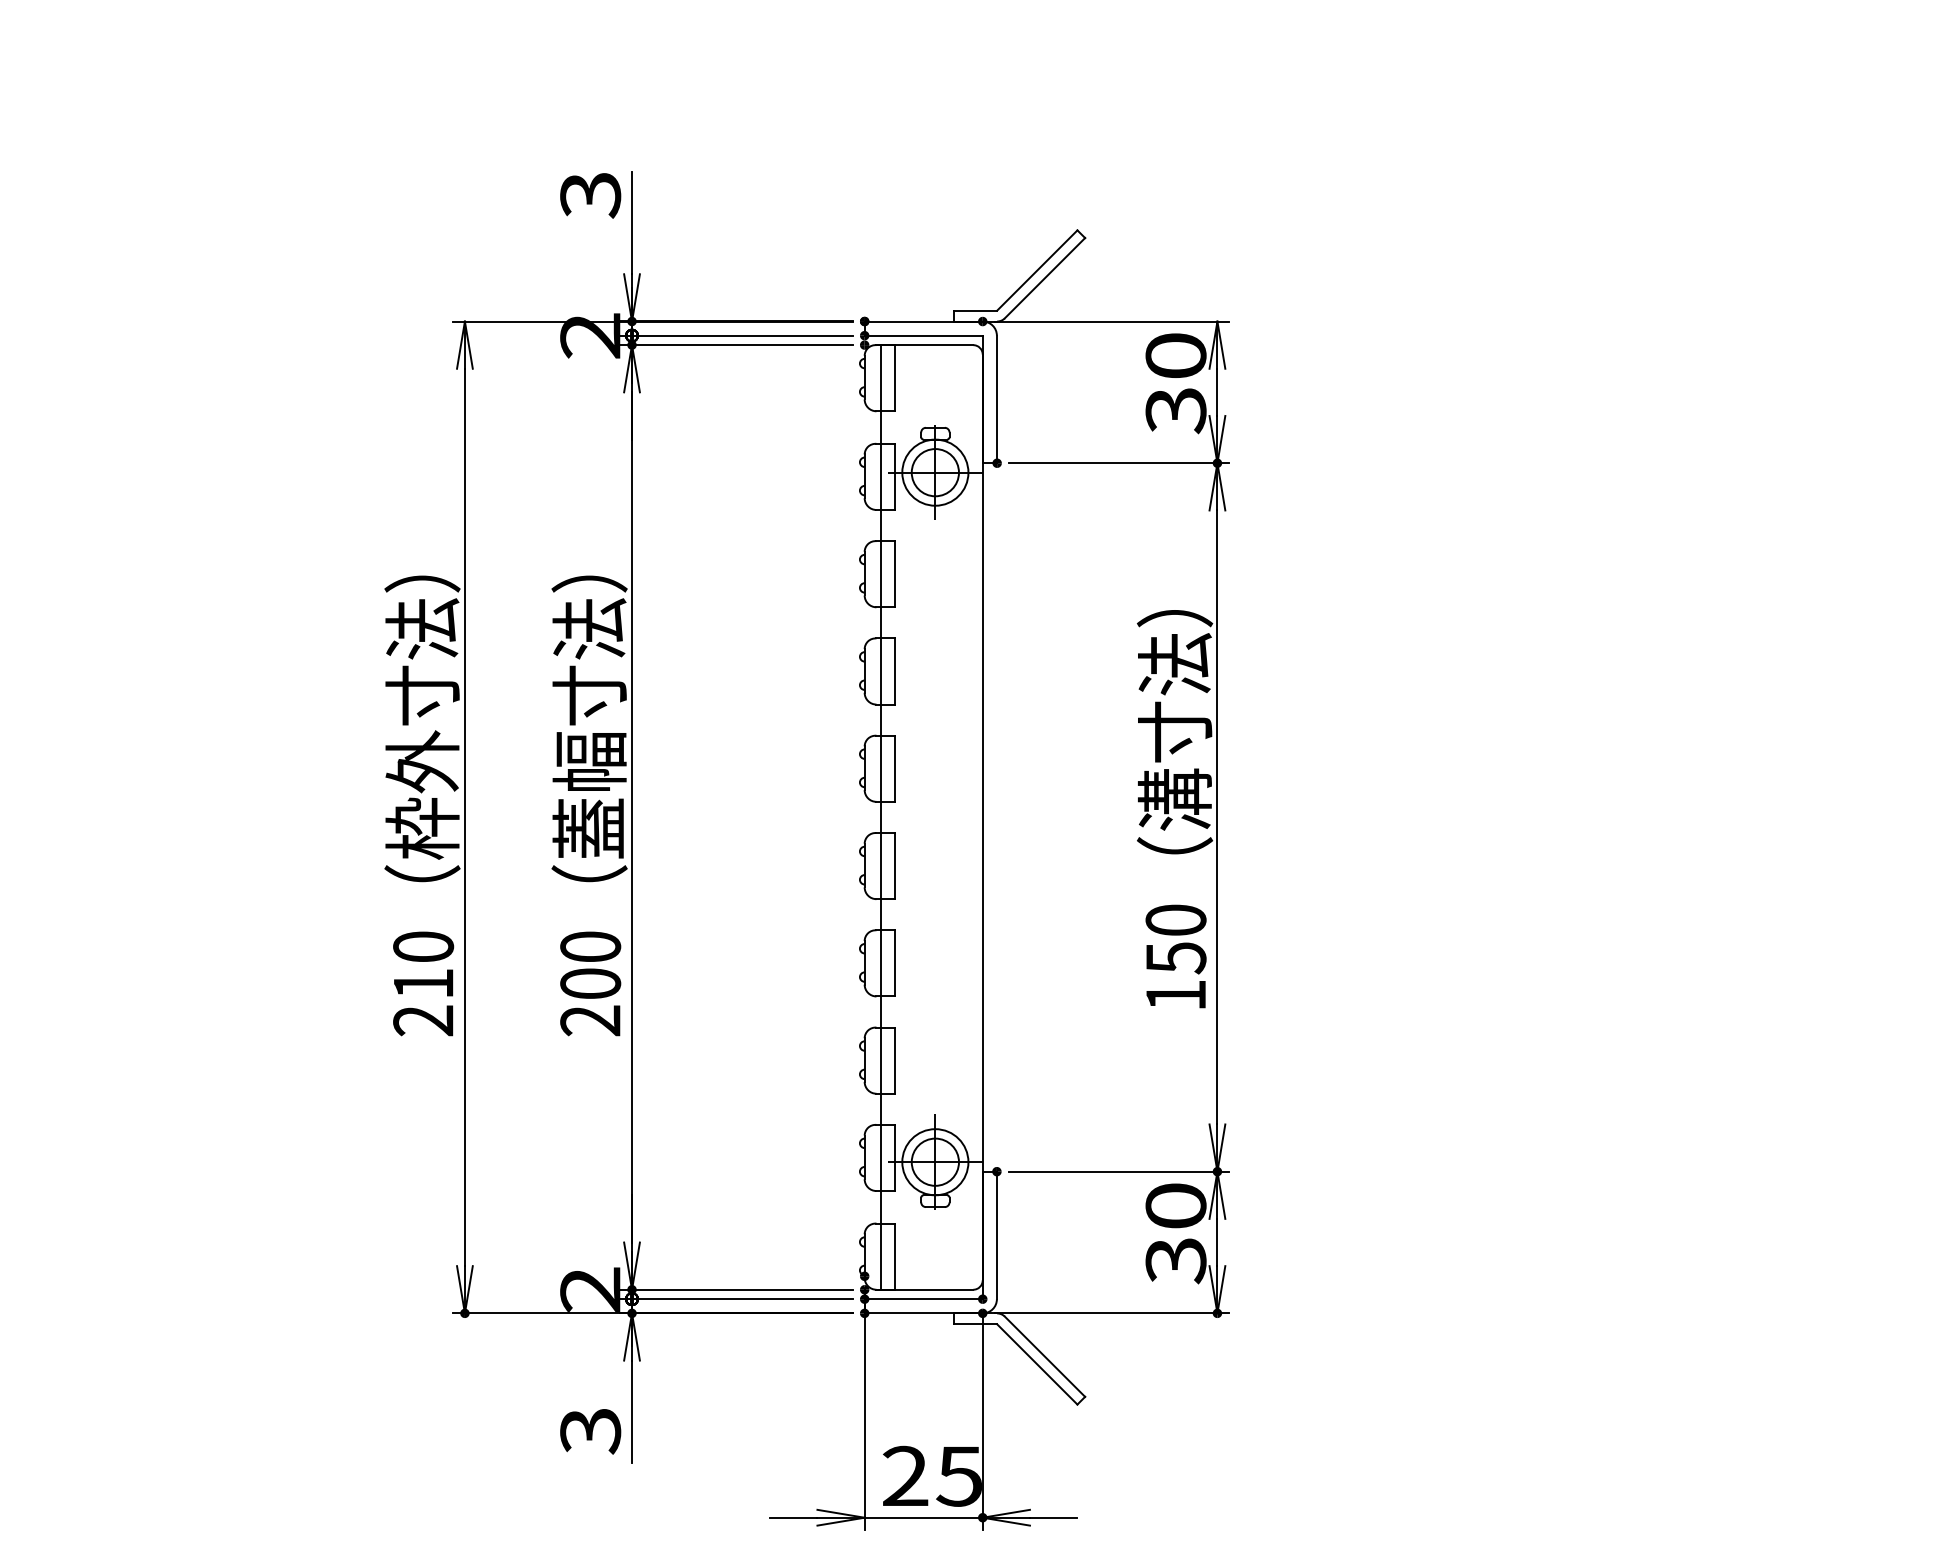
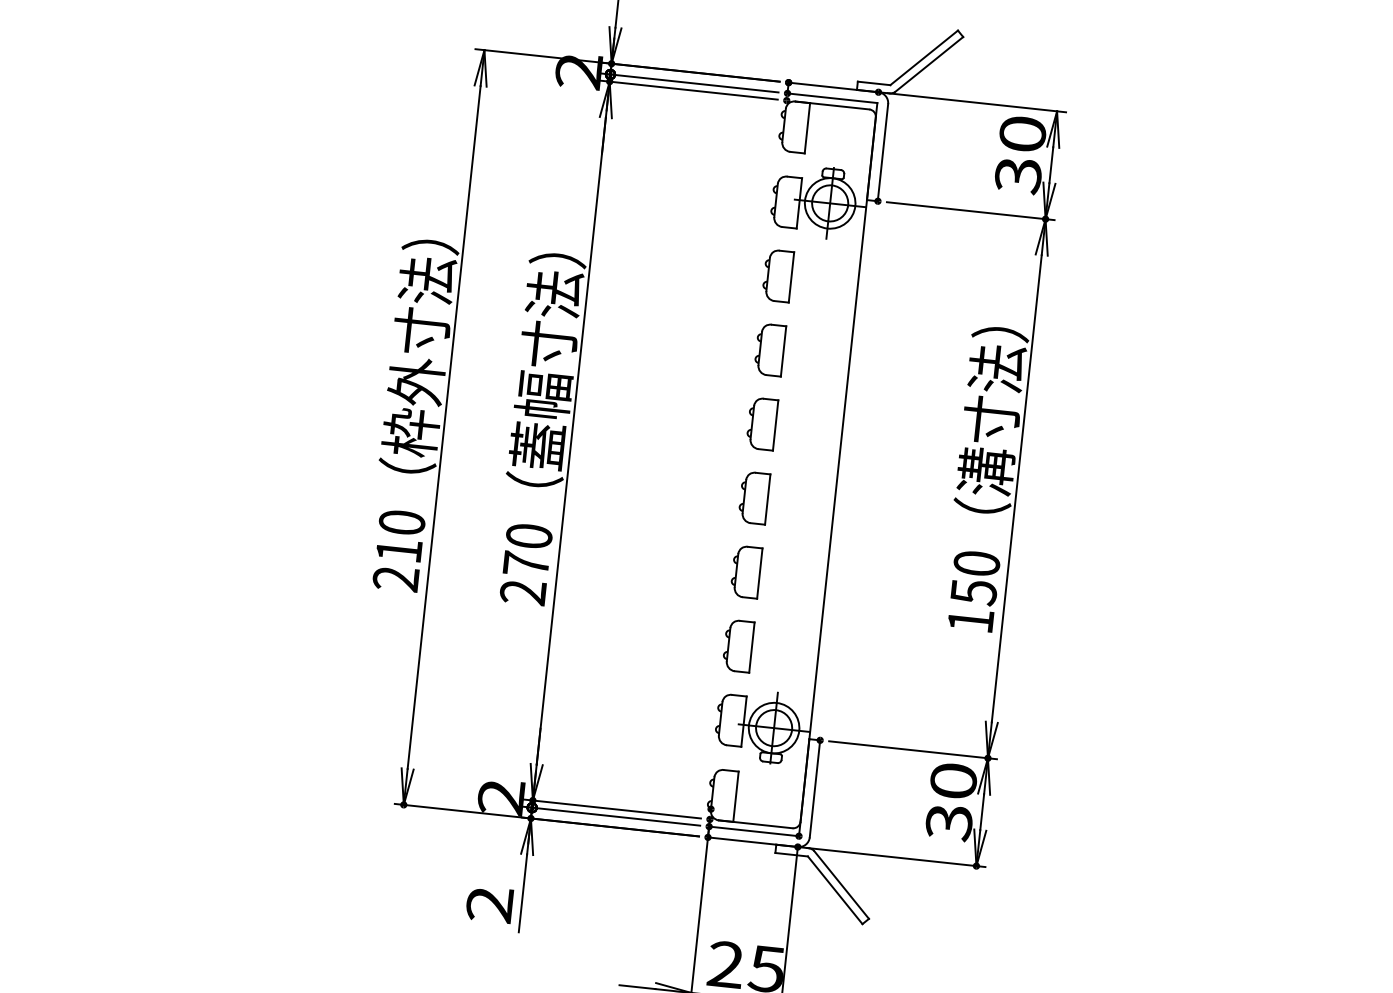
line: (881, 817) -> (761, 461), removed
text: (590, 983) -> (526, 564), 200 -> 270
text: (590, 1431) -> (489, 904), 3 -> 2

